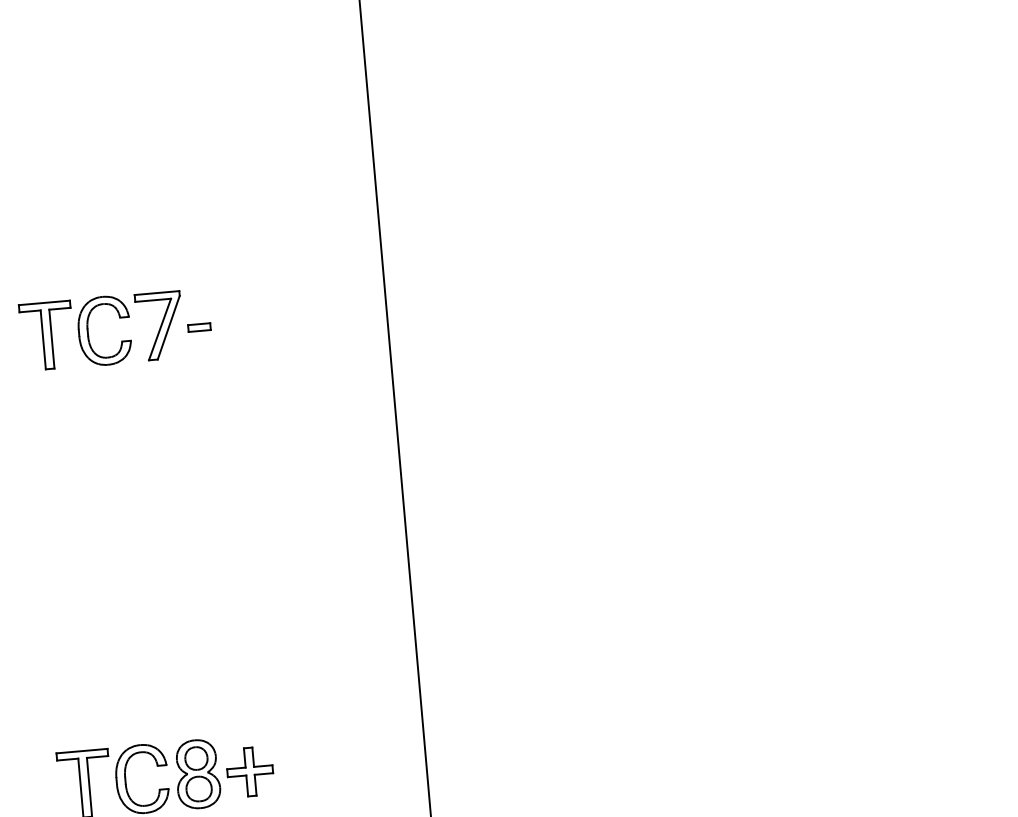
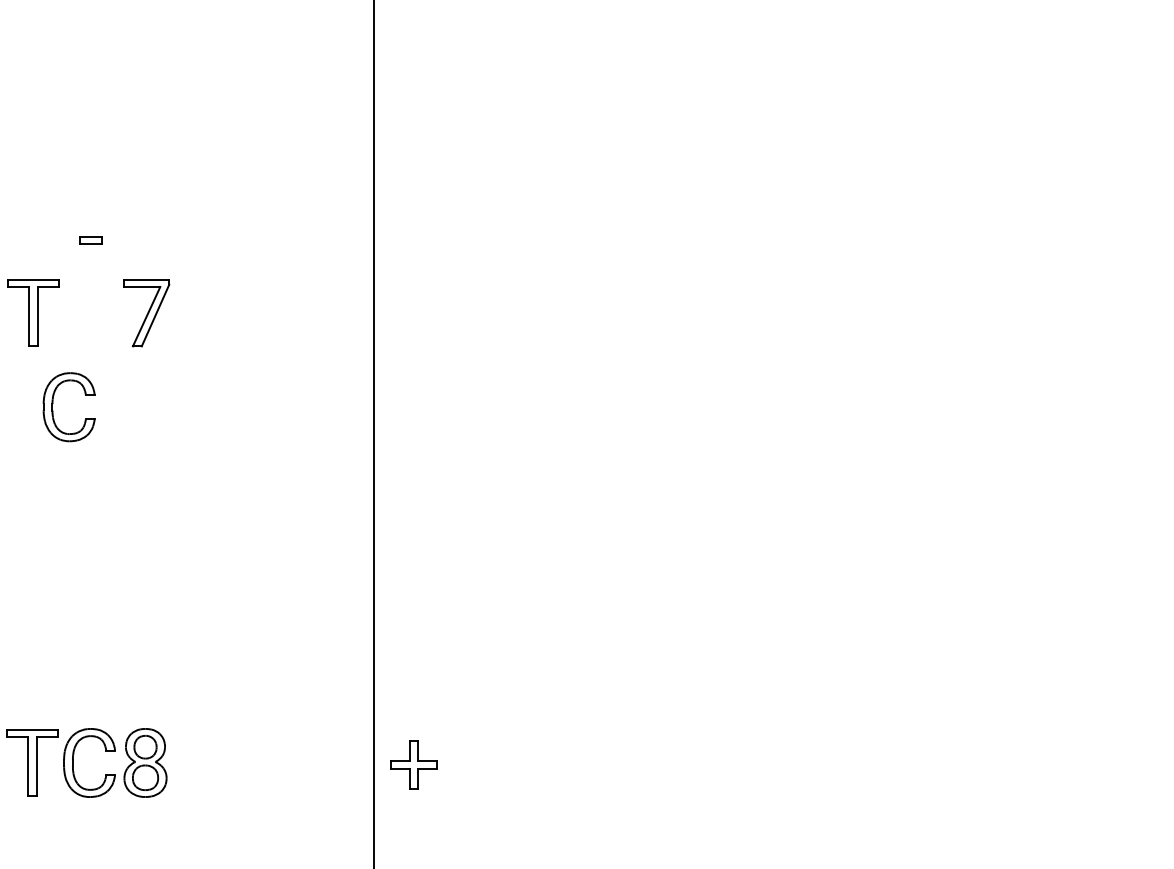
part: (198, 327) -> (90, 240), moved
part: (89, 335) -> (53, 410), moved
part: (249, 771) -> (413, 764), moved

